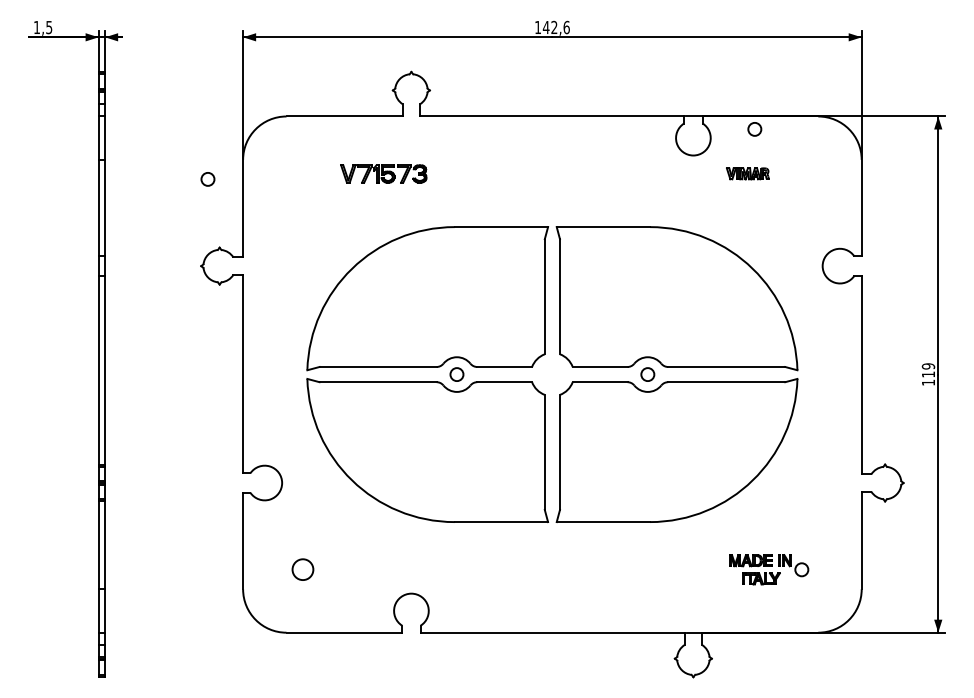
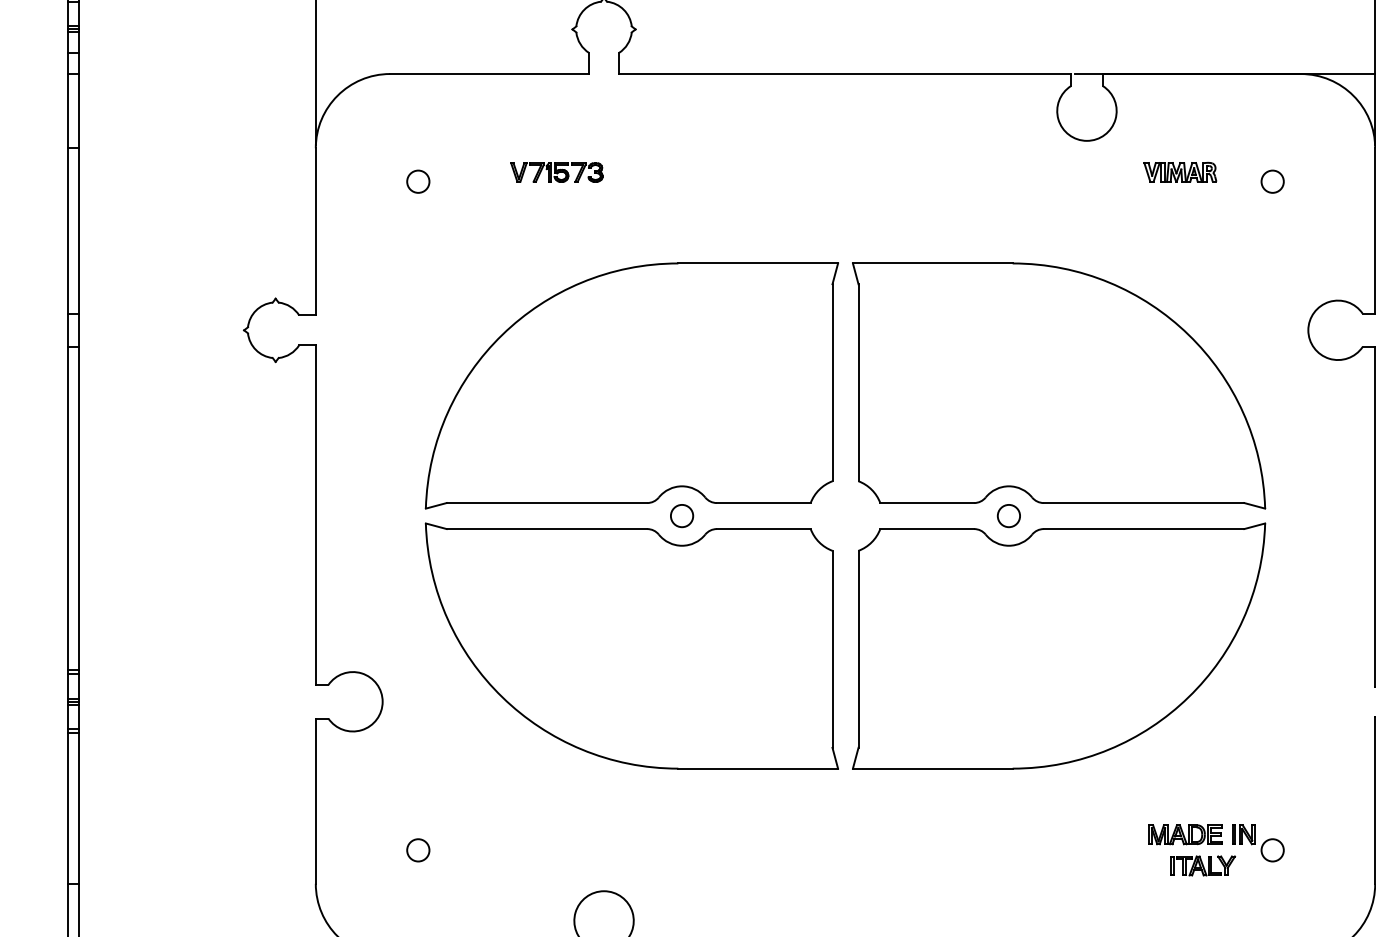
circle: (754, 129) -> (1272, 181), moved
part: (383, 173) -> (556, 171), size x0.62
circle: (207, 179) -> (417, 181), moved
circle: (302, 569) -> (417, 849), size x0.62

